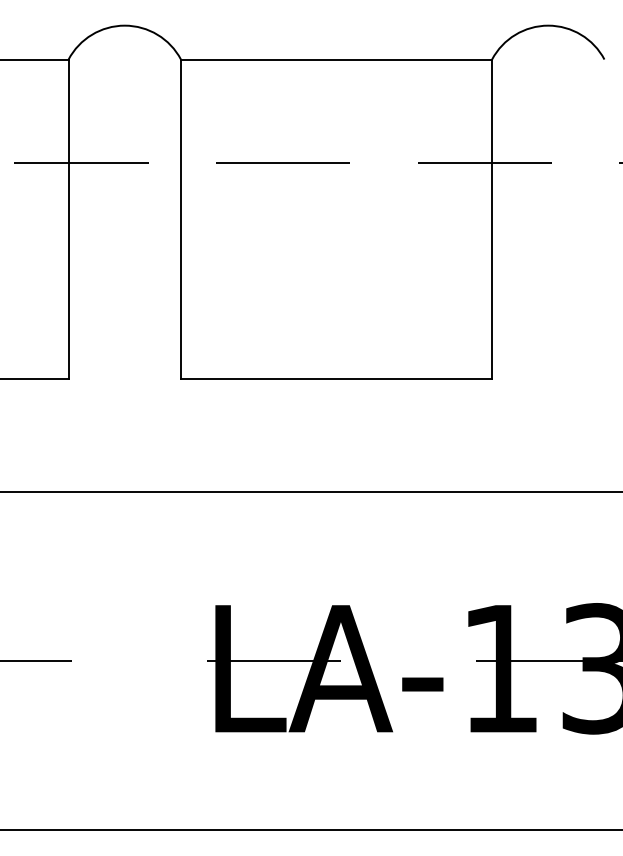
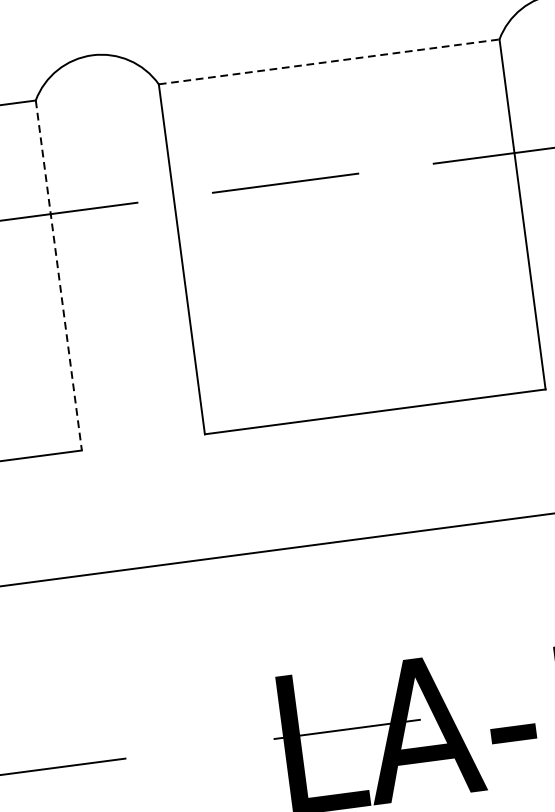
line: (336, 59) -> (329, 61), solid -> dashed
line: (68, 219) -> (58, 275), solid -> dashed

